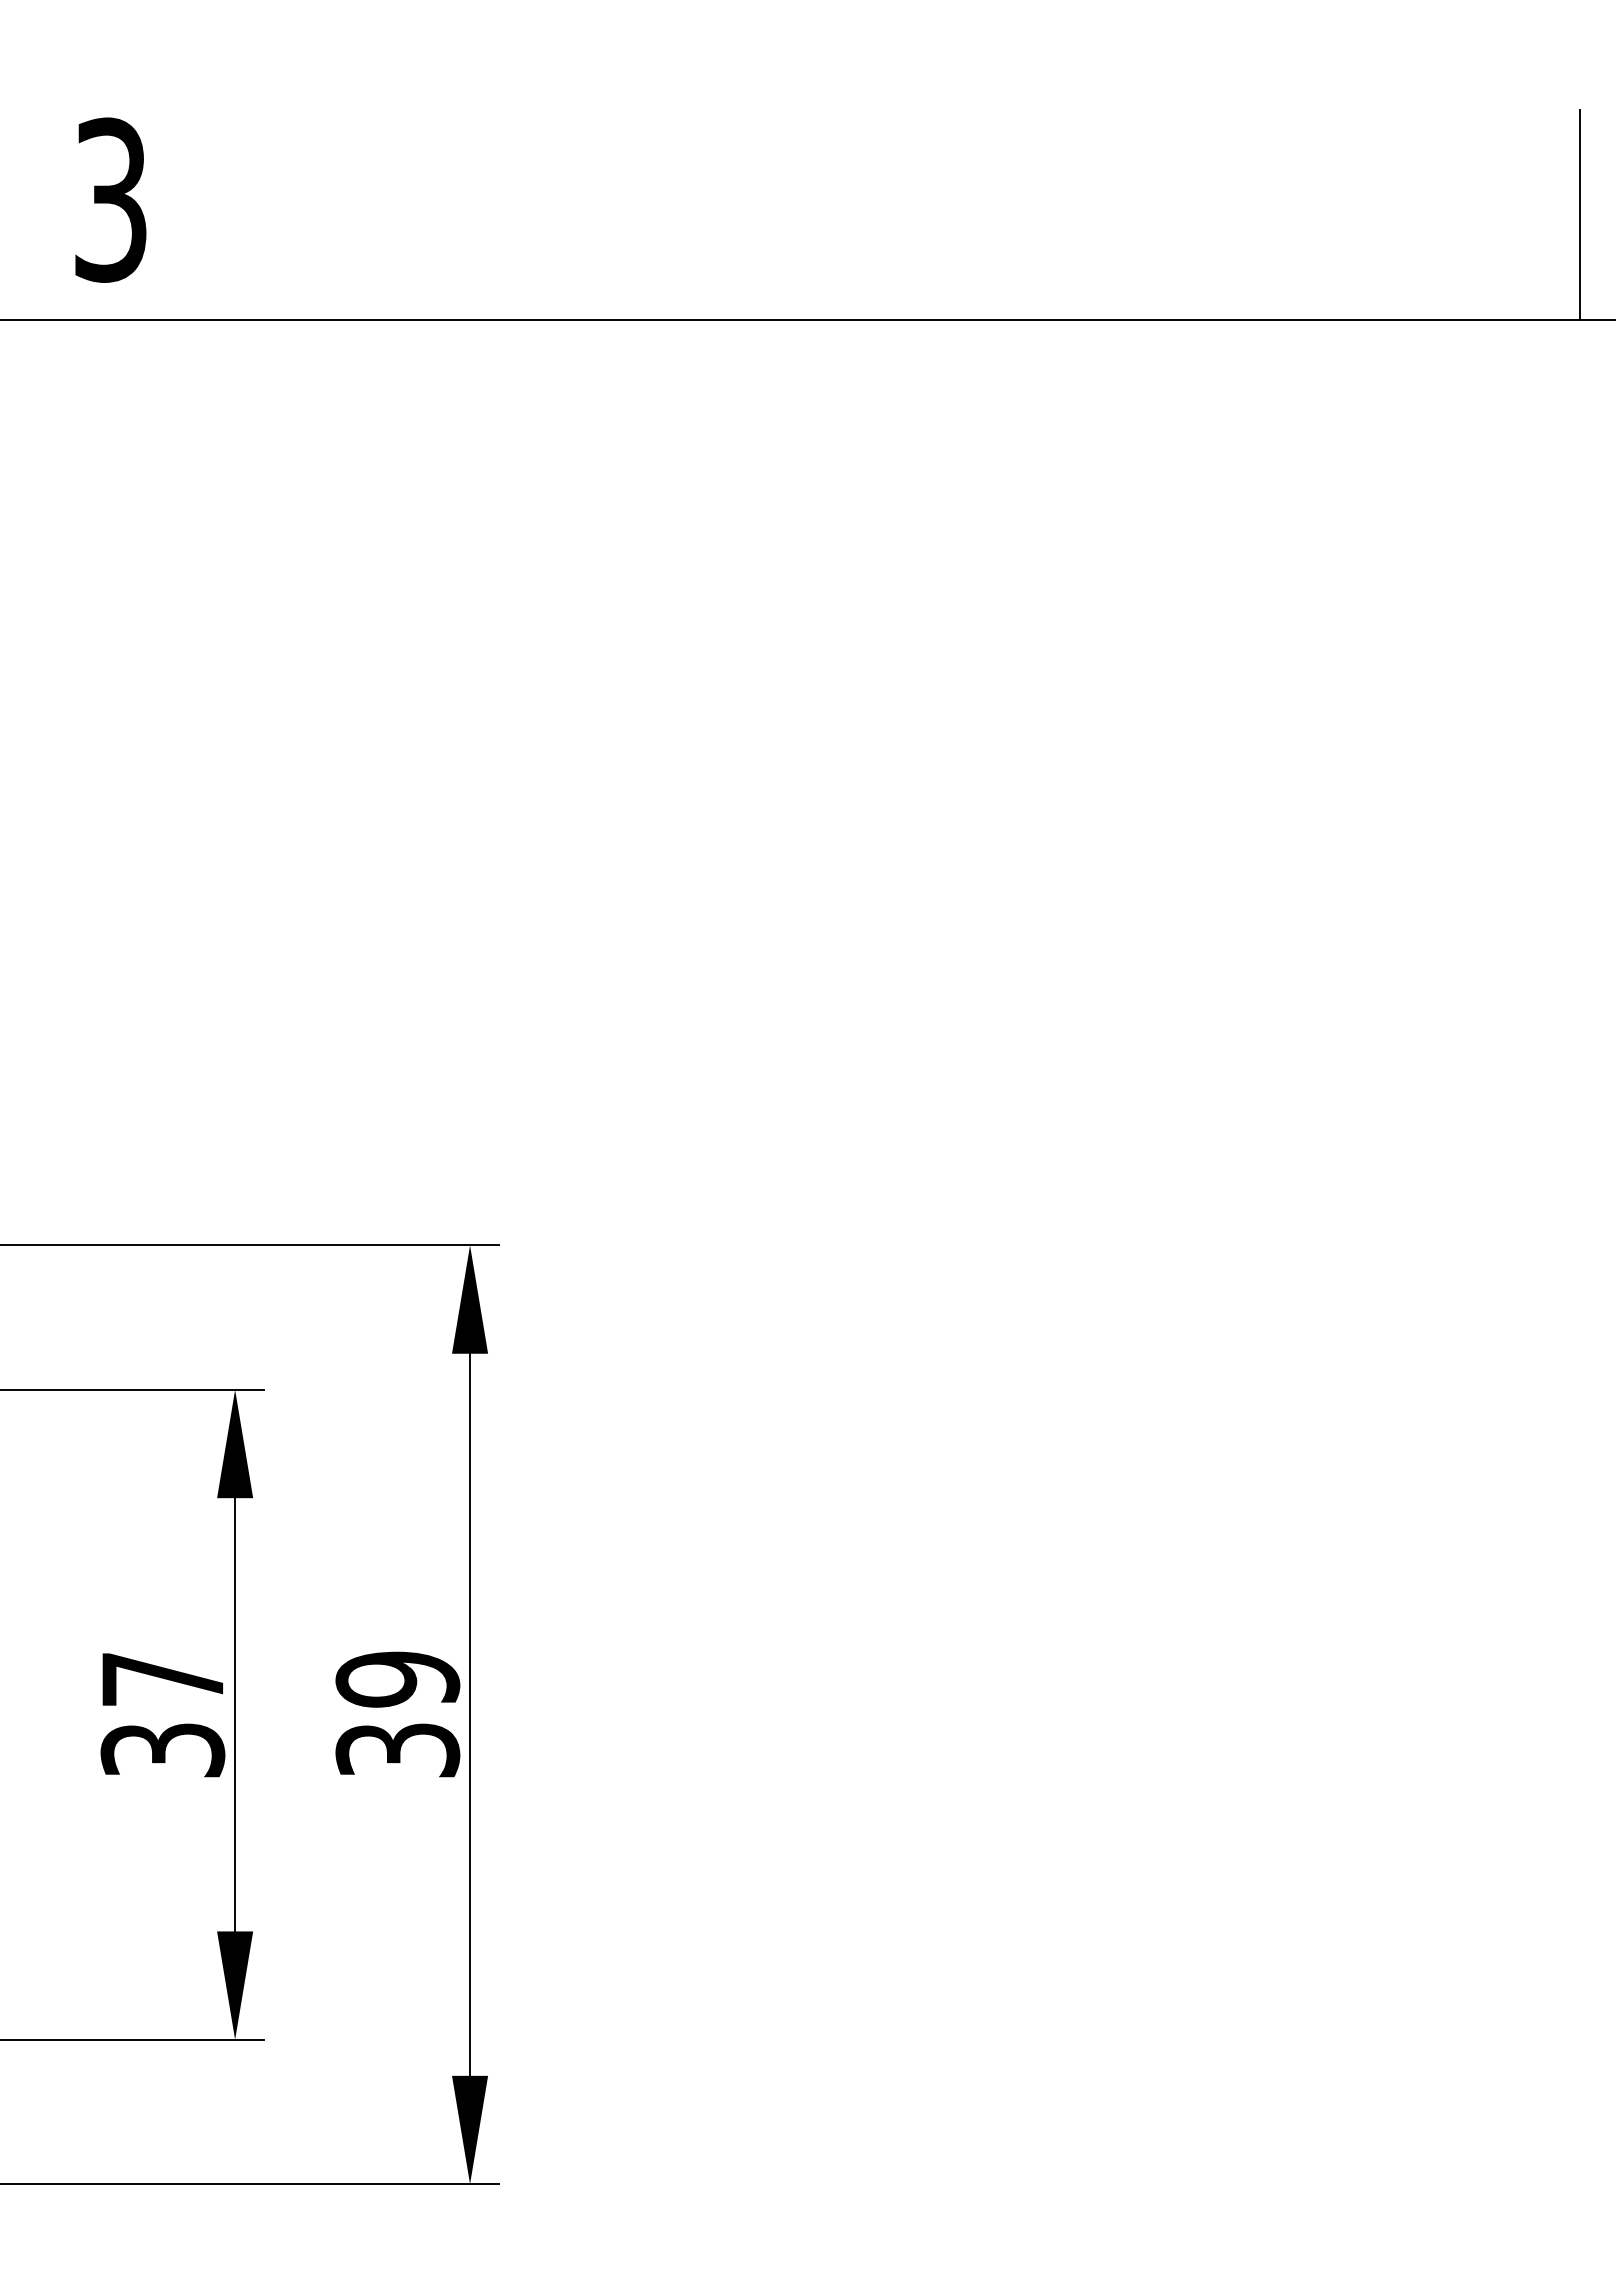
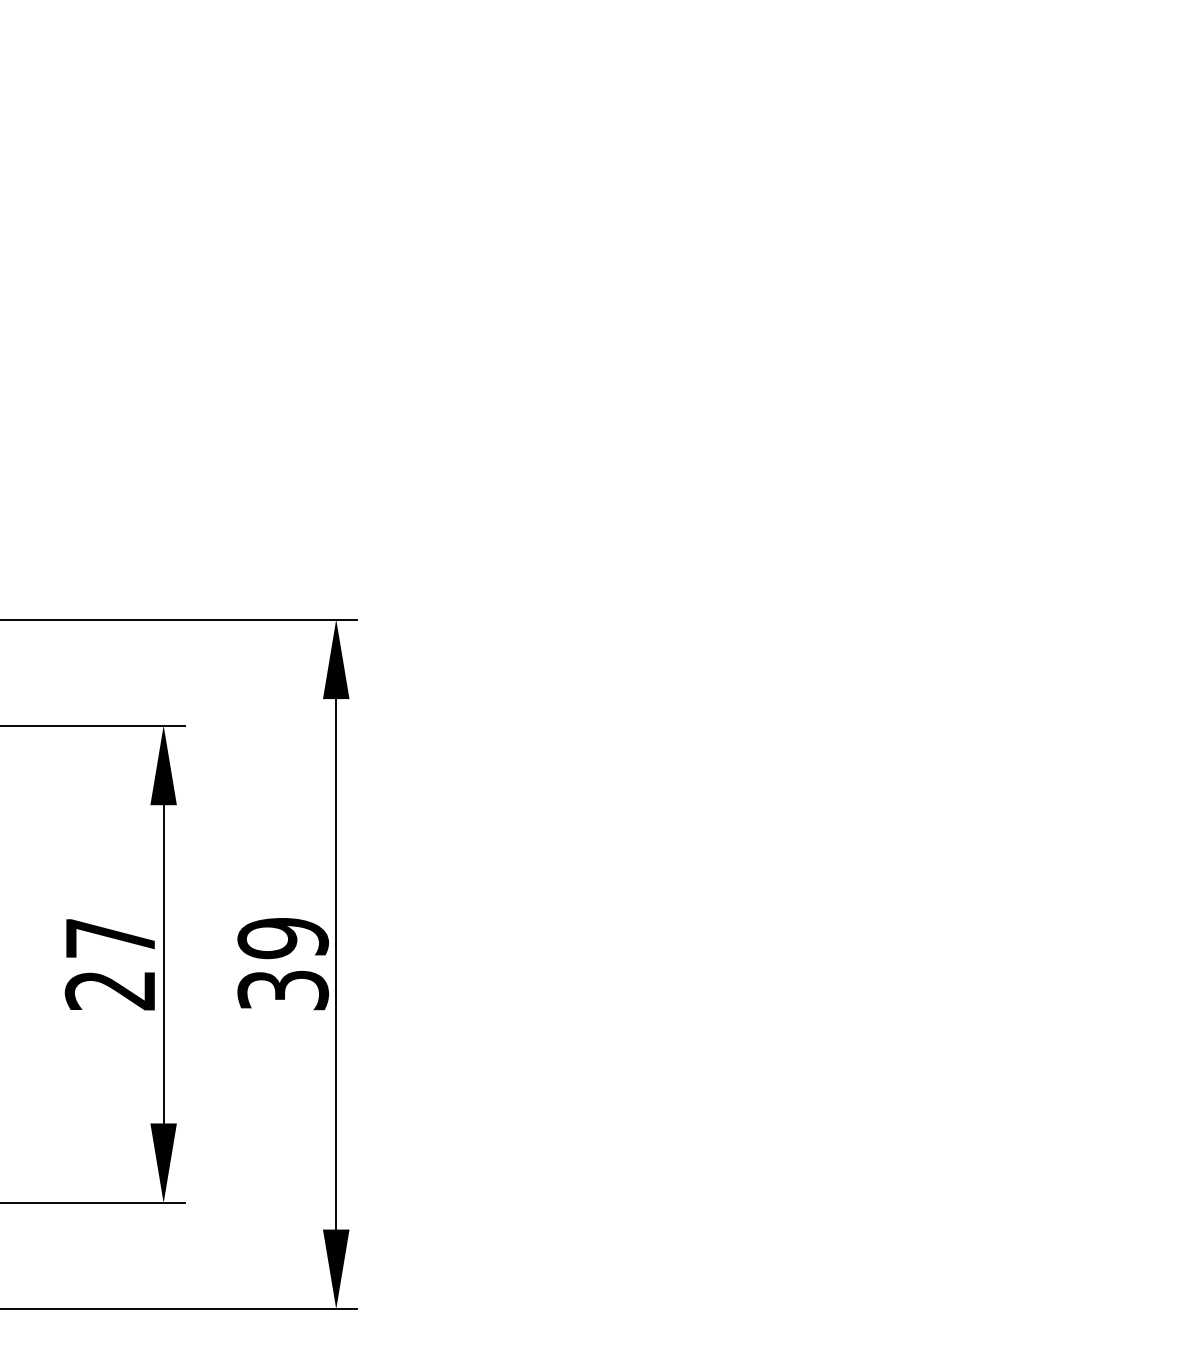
text: (162, 1750) -> (110, 990), 37 -> 27

